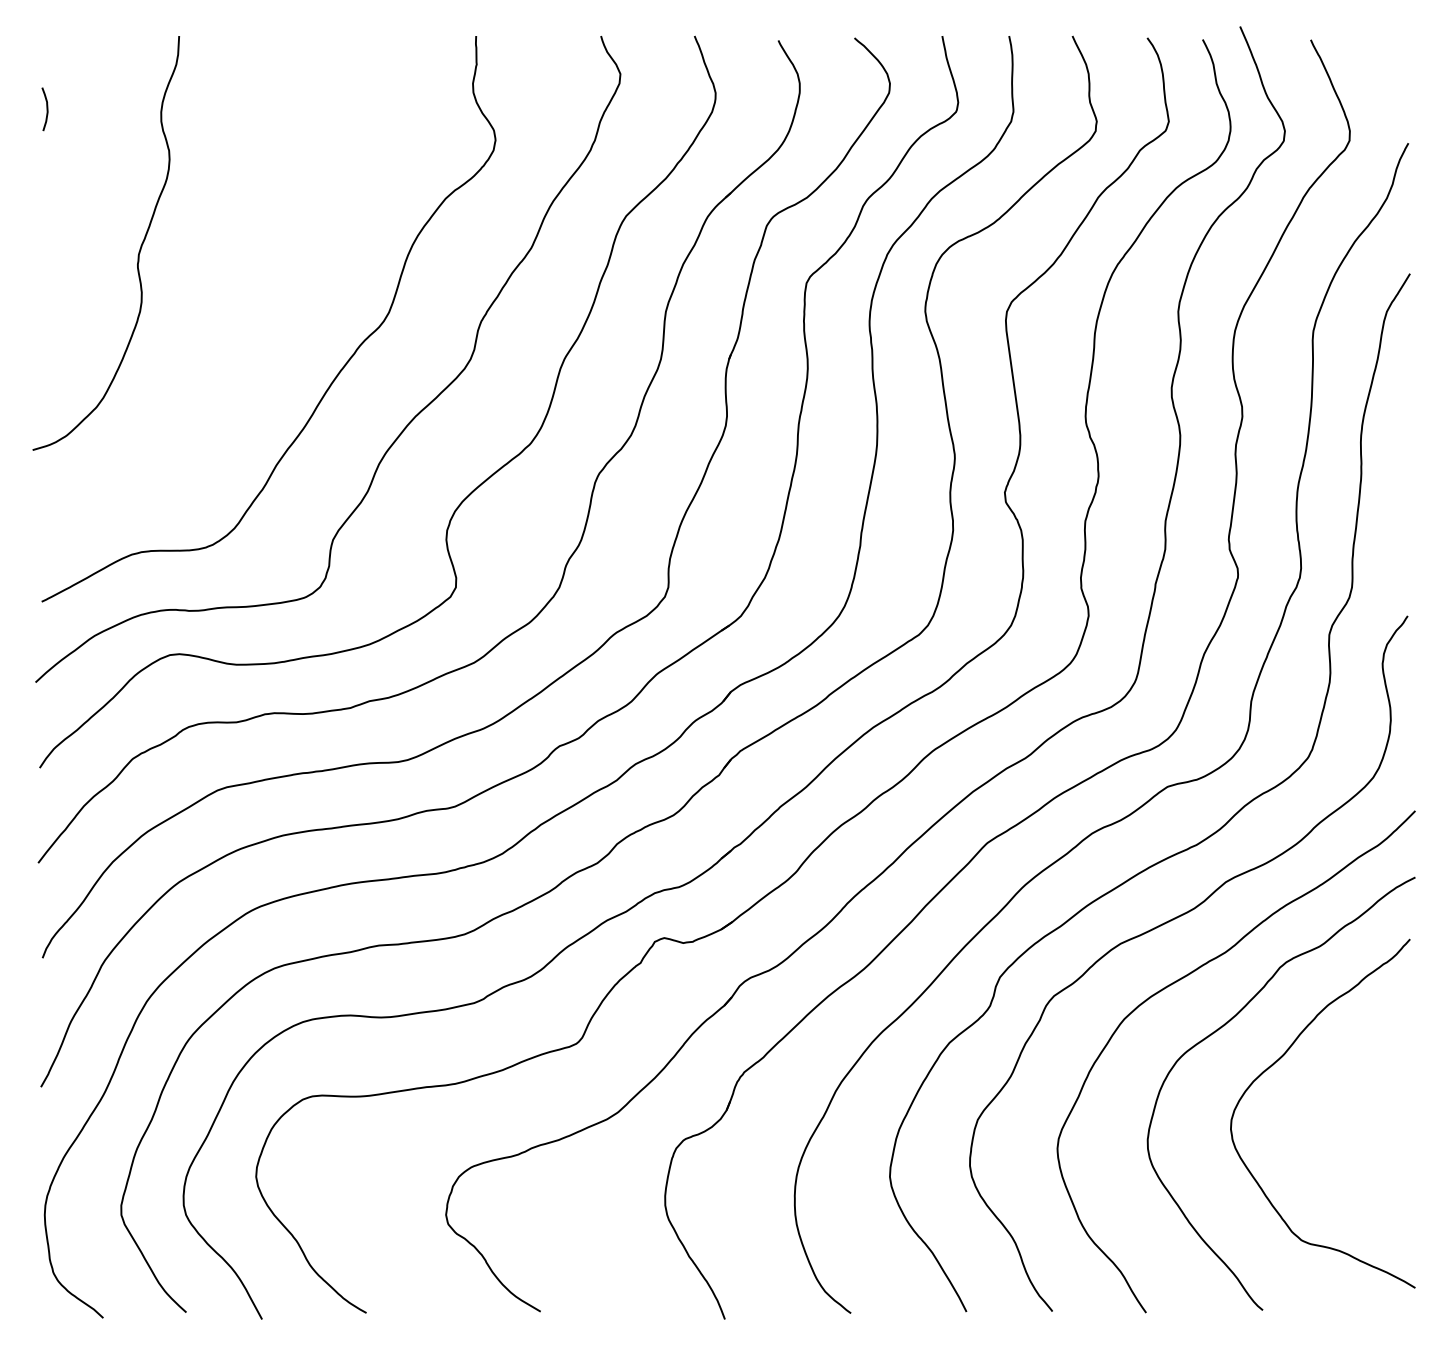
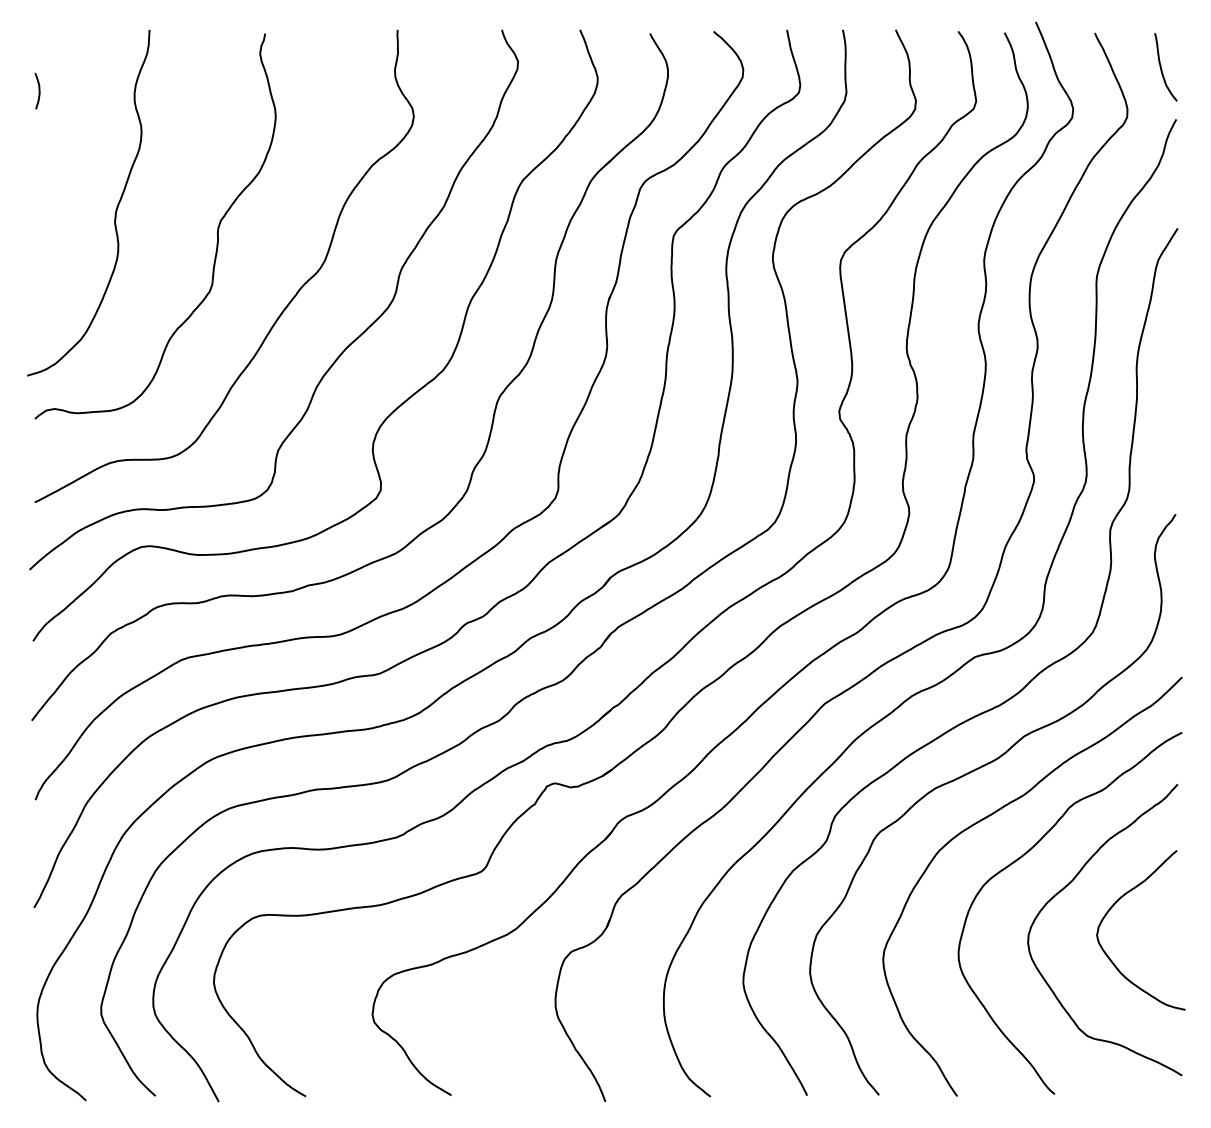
curve: (1390, 80) -> (1161, 66), added
curve: (260, 272) -> (217, 227), added
curve: (1332, 1086) -> (1112, 907), added

